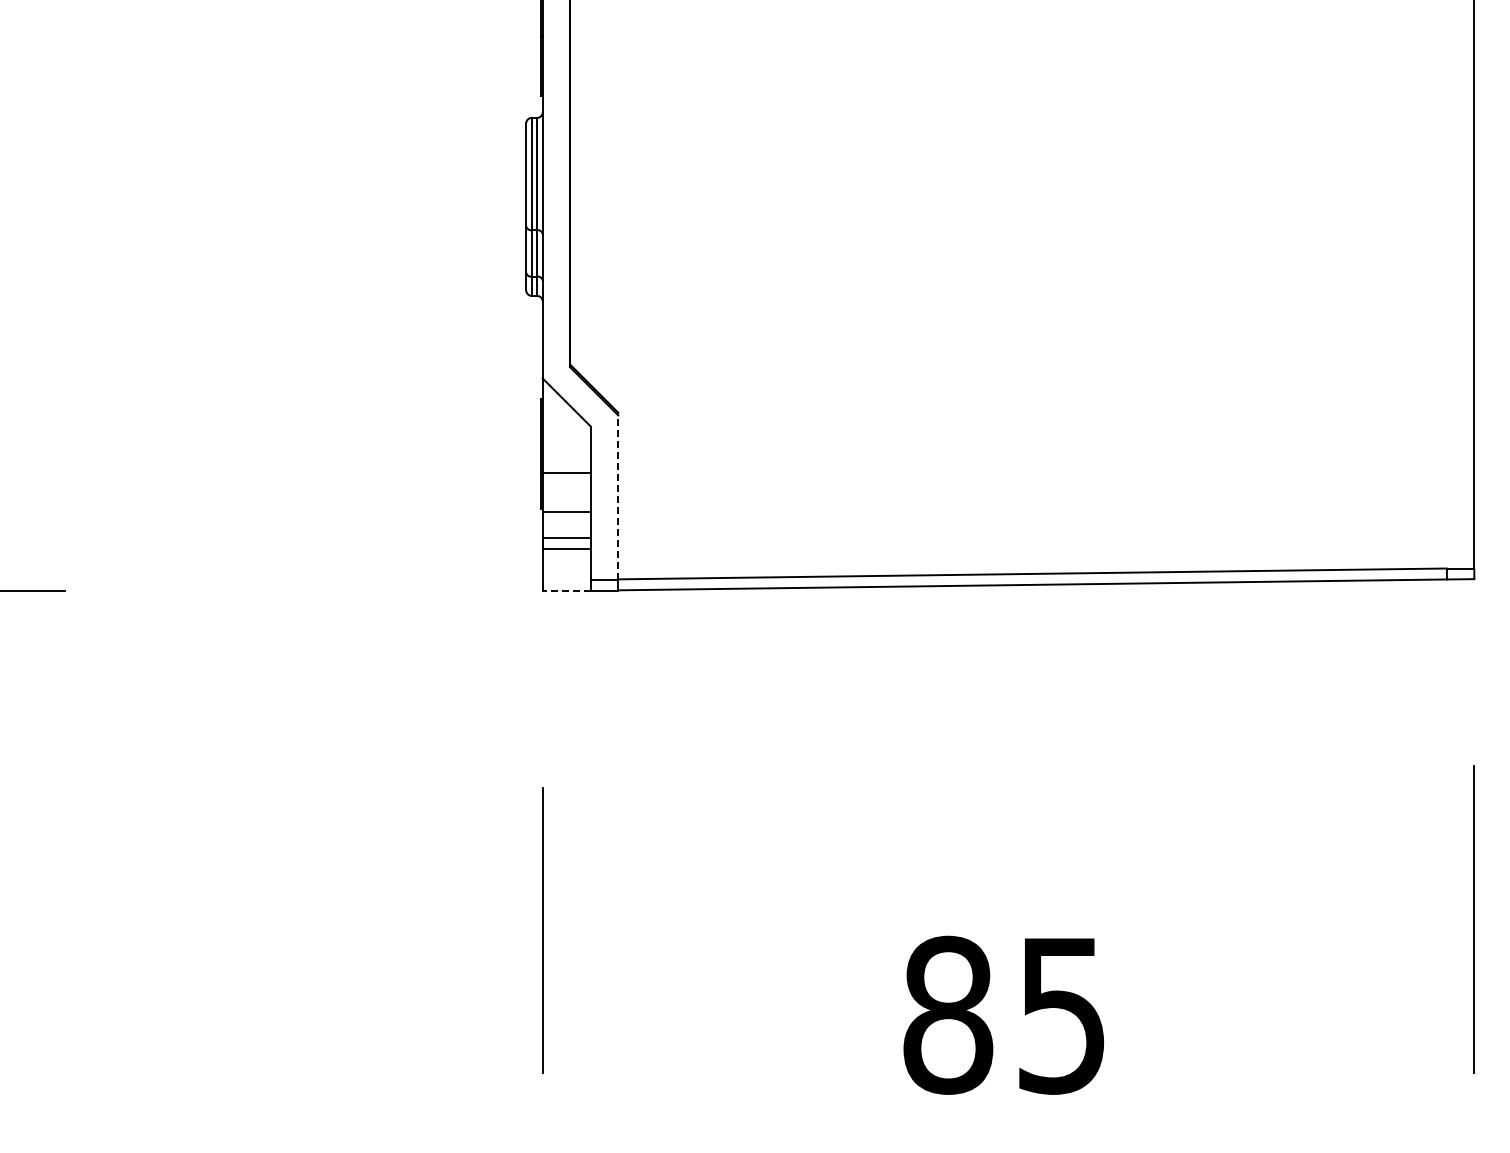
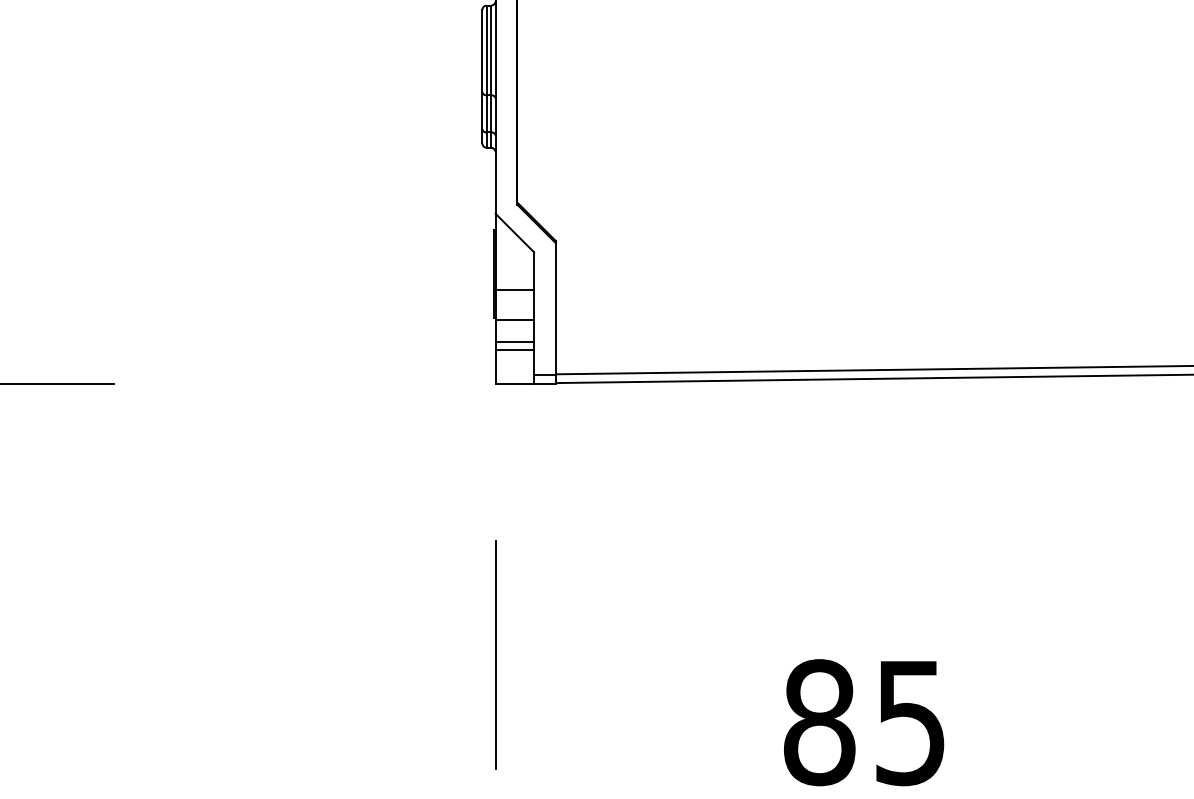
line: (618, 497) -> (556, 308), dashed -> solid
line: (566, 591) -> (514, 384), dashed -> solid

